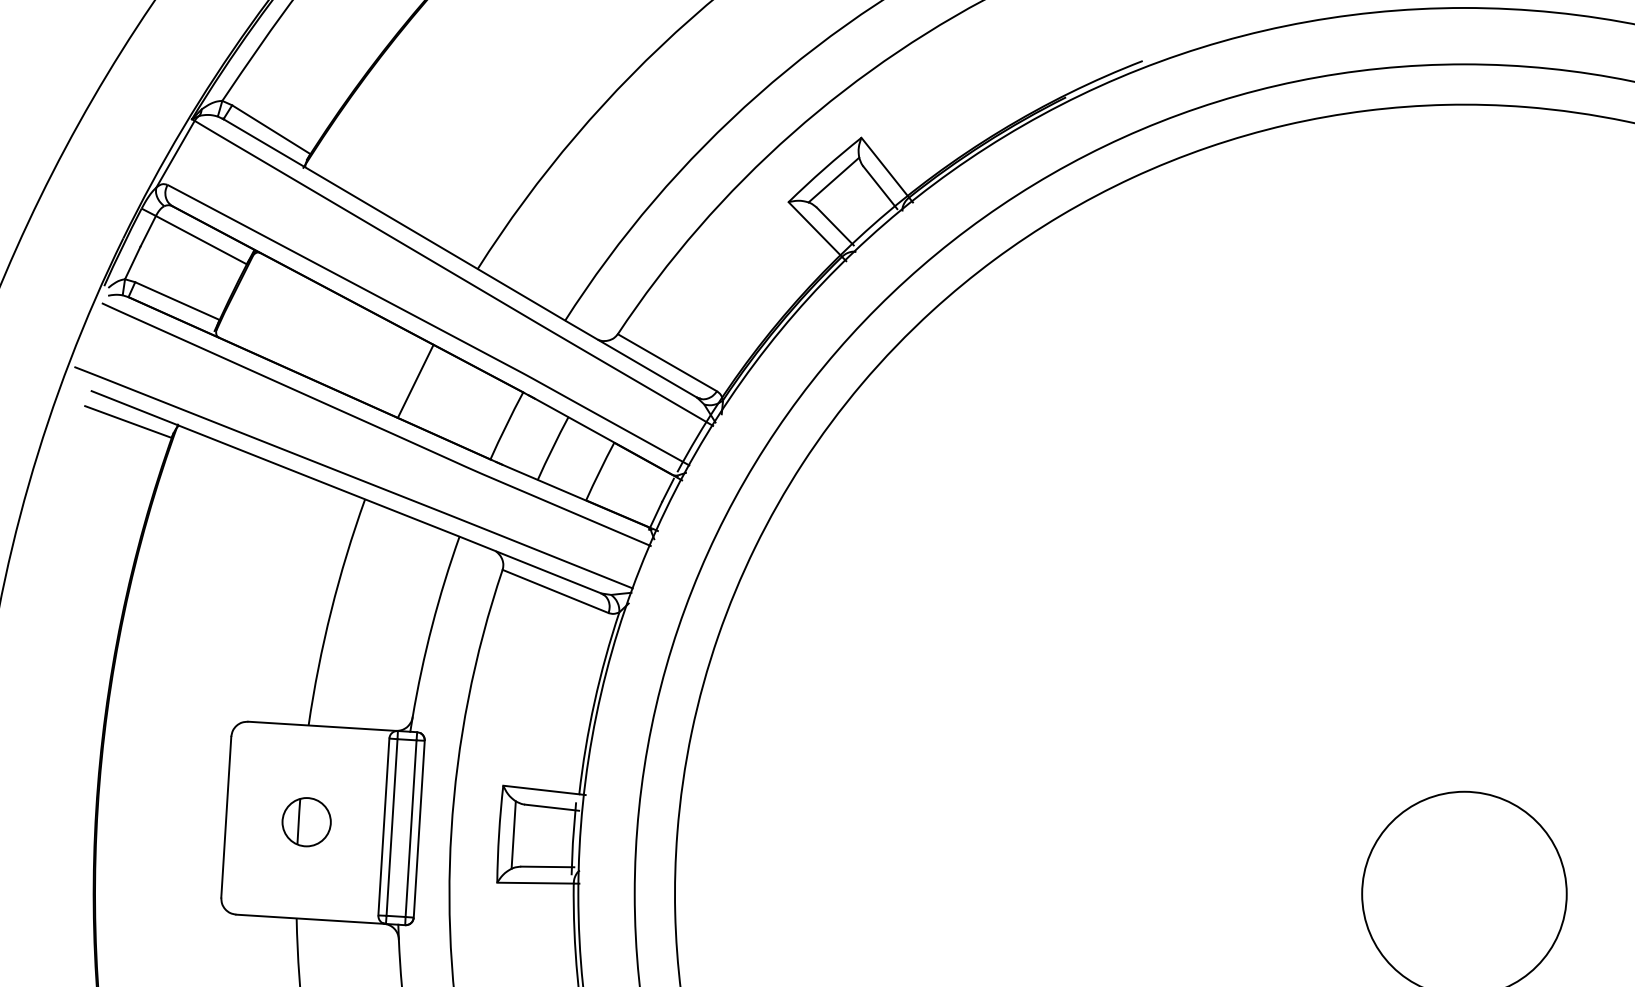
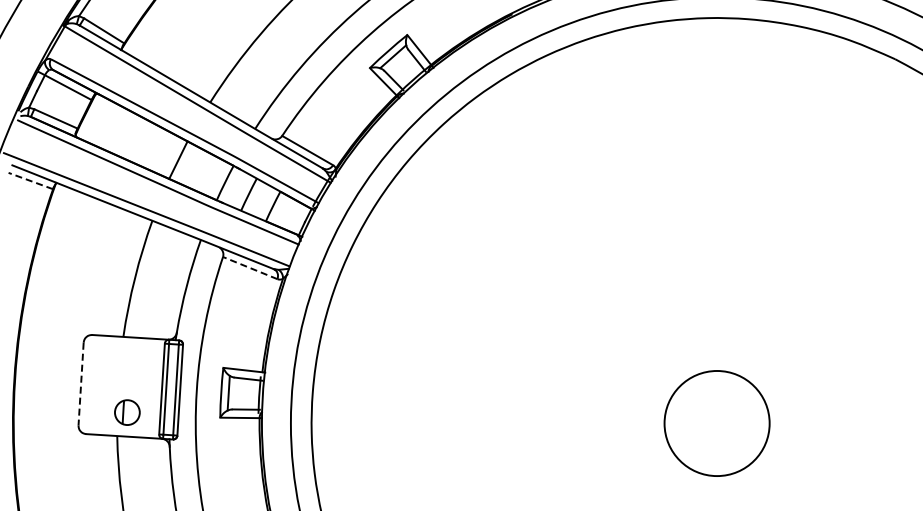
line: (127, 422) -> (30, 181), solid -> dashed
line: (554, 590) -> (249, 267), solid -> dashed
line: (227, 818) -> (81, 384), solid -> dashed
part: (306, 821) -> (127, 412), moved

